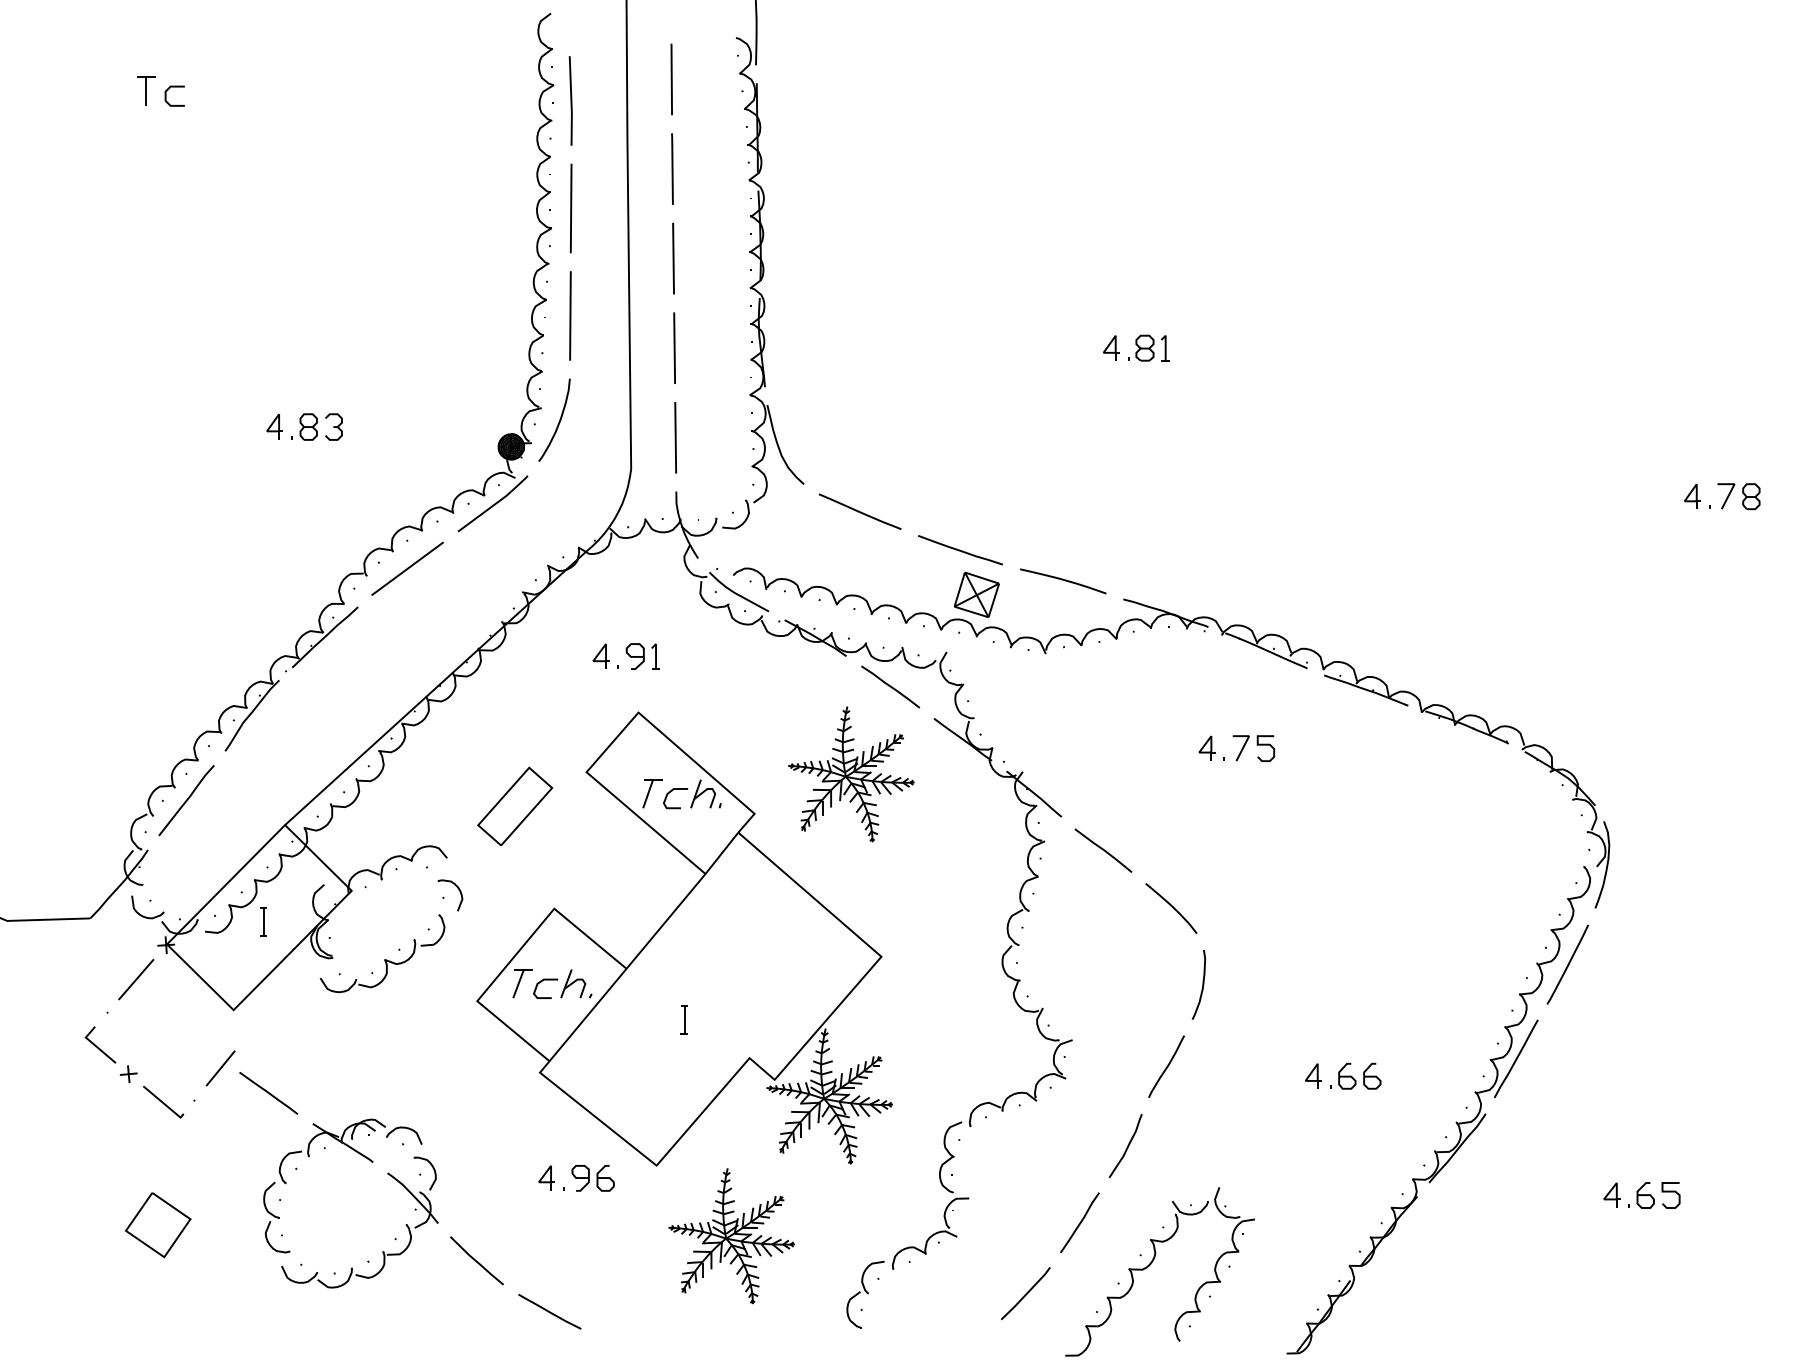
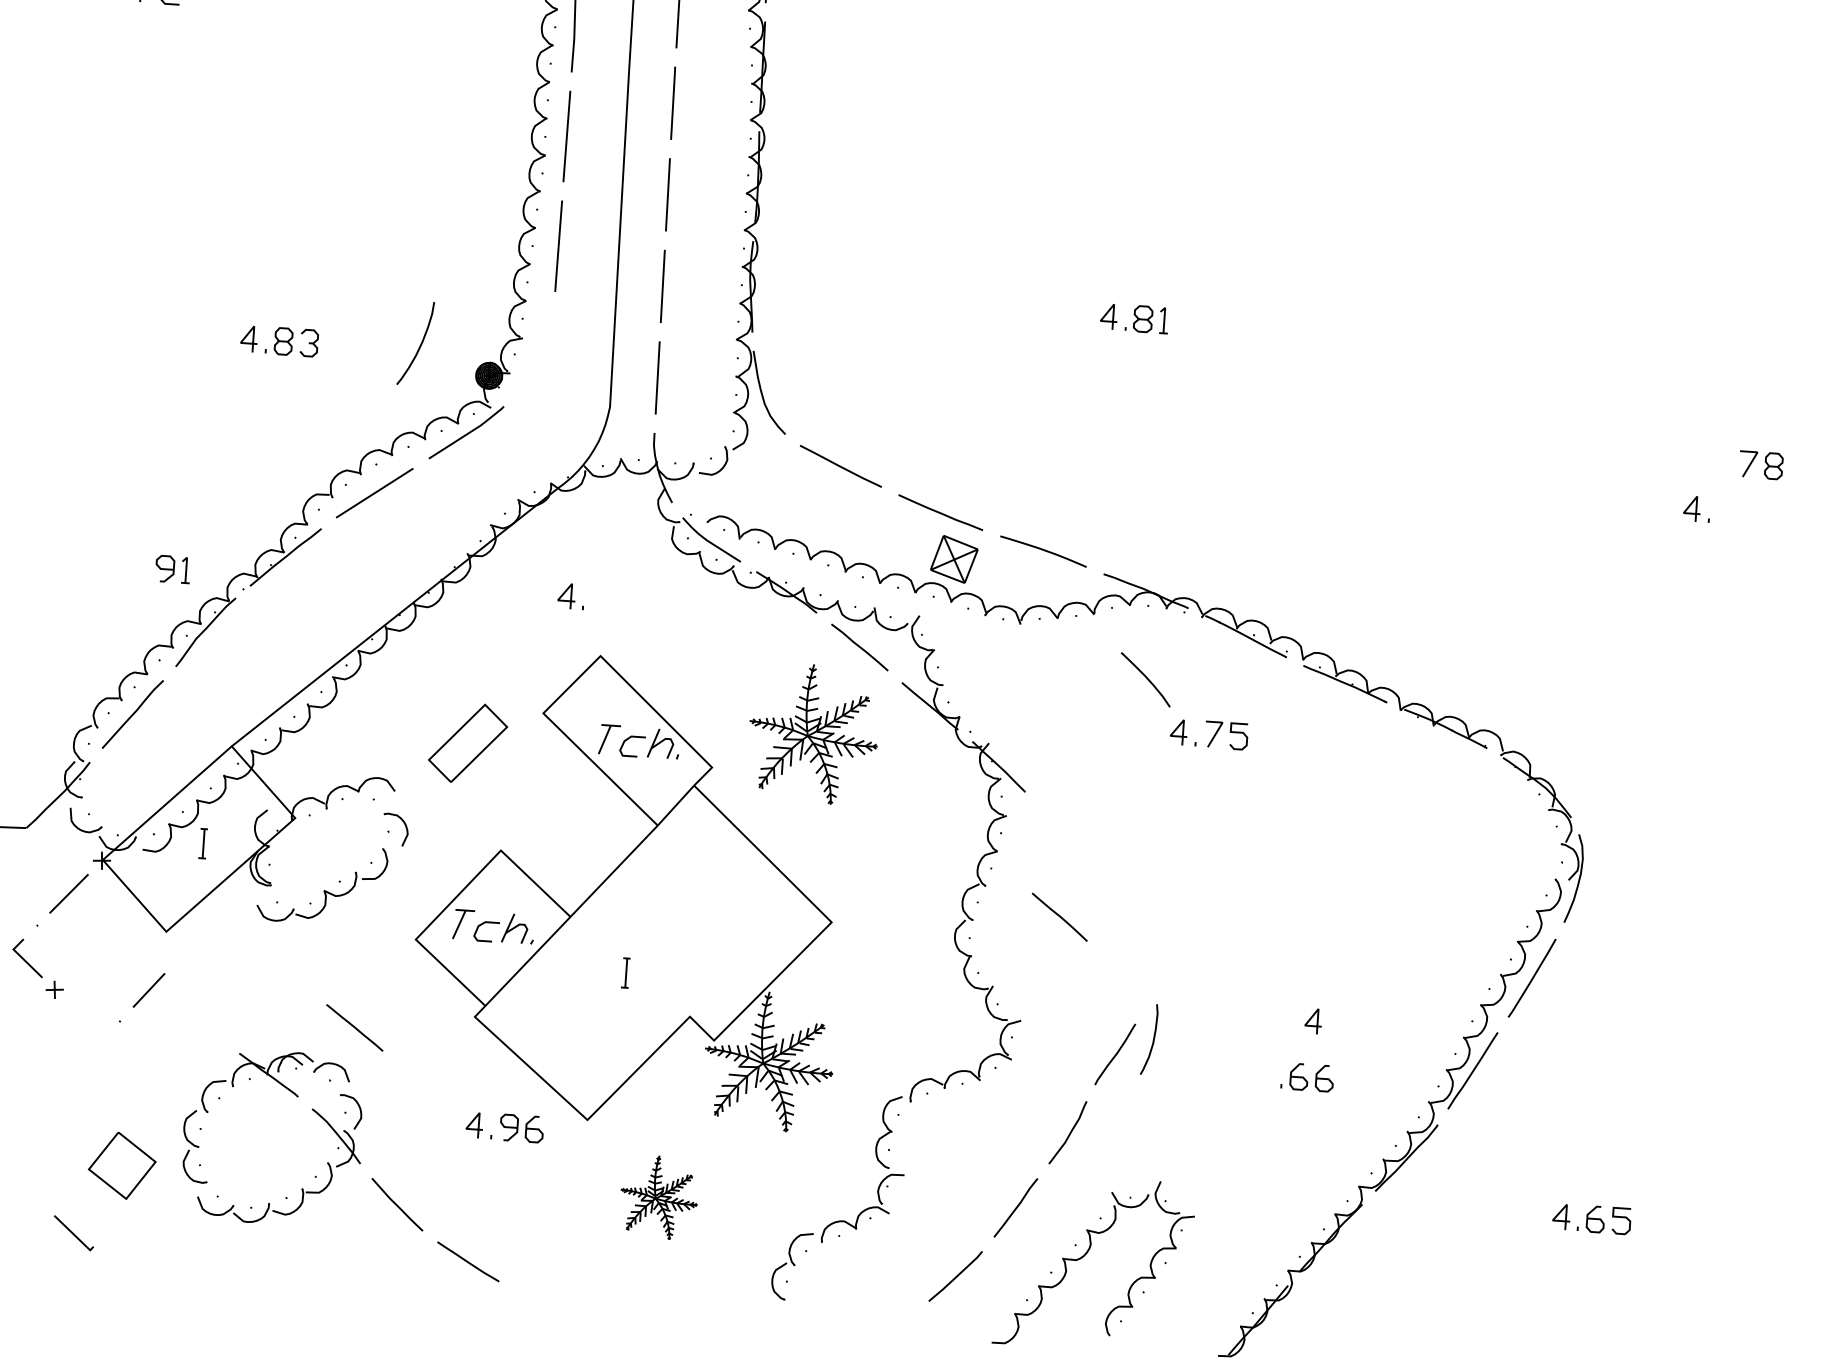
curve: (558, 421) -> (419, 345), moved
part: (1738, 496) -> (1760, 465), moved
part: (642, 656) -> (172, 569), moved
line: (1103, 850) -> (1059, 917), moved
curve: (1171, 907) -> (1145, 678), moved
curve: (1202, 984) -> (1153, 1039), moved
part: (1313, 1075) -> (1313, 1020), moved
line: (268, 1093) -> (354, 1028), moved
line: (163, 1102) -> (73, 1233), moved
part: (158, 1225) -> (122, 1166), moved
part: (731, 1236) -> (659, 1197), size x0.6

